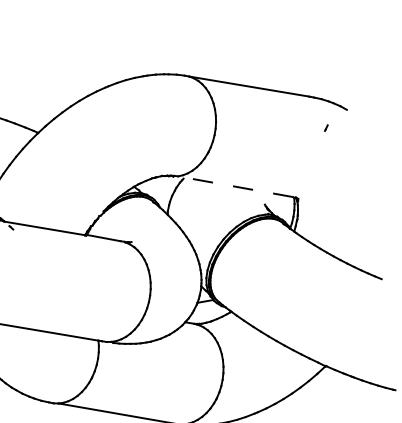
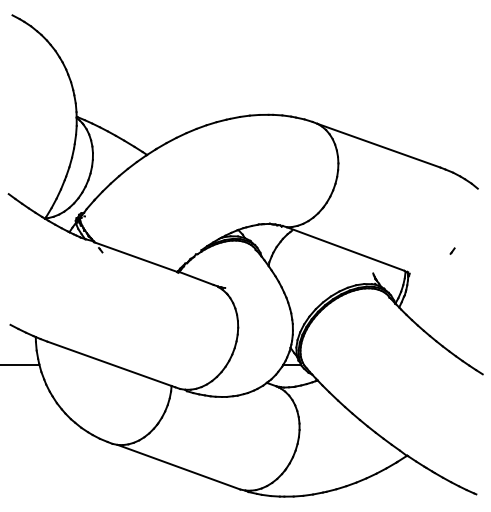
part: (326, 127) -> (452, 250), moved
line: (235, 187) -> (345, 249), dashed -> solid

